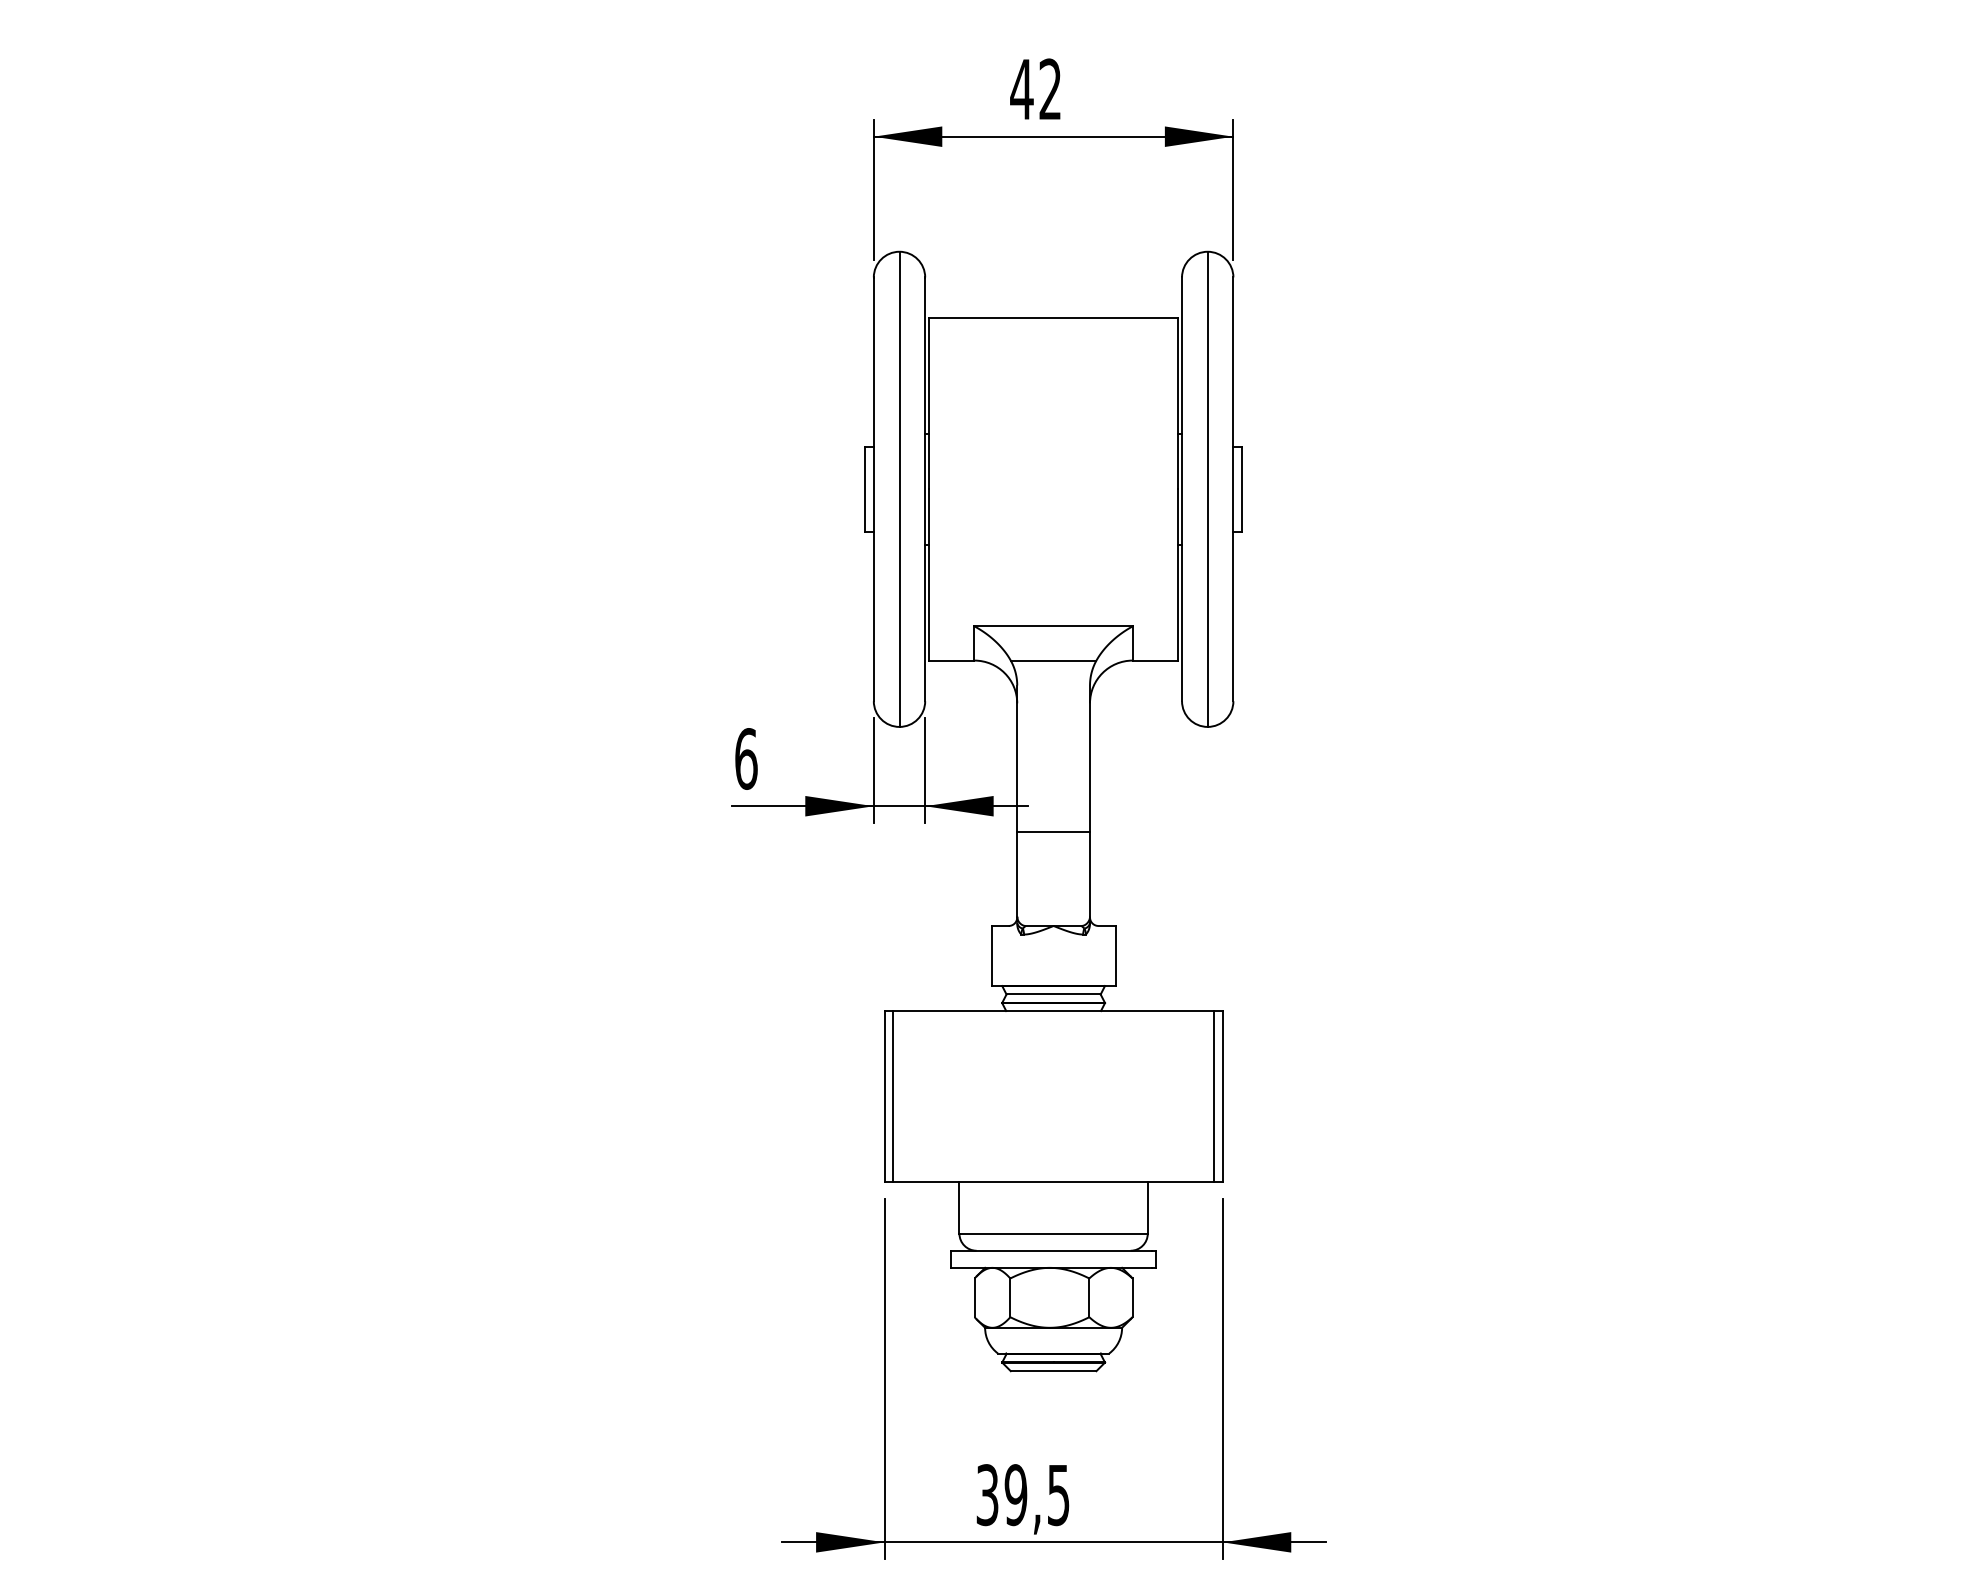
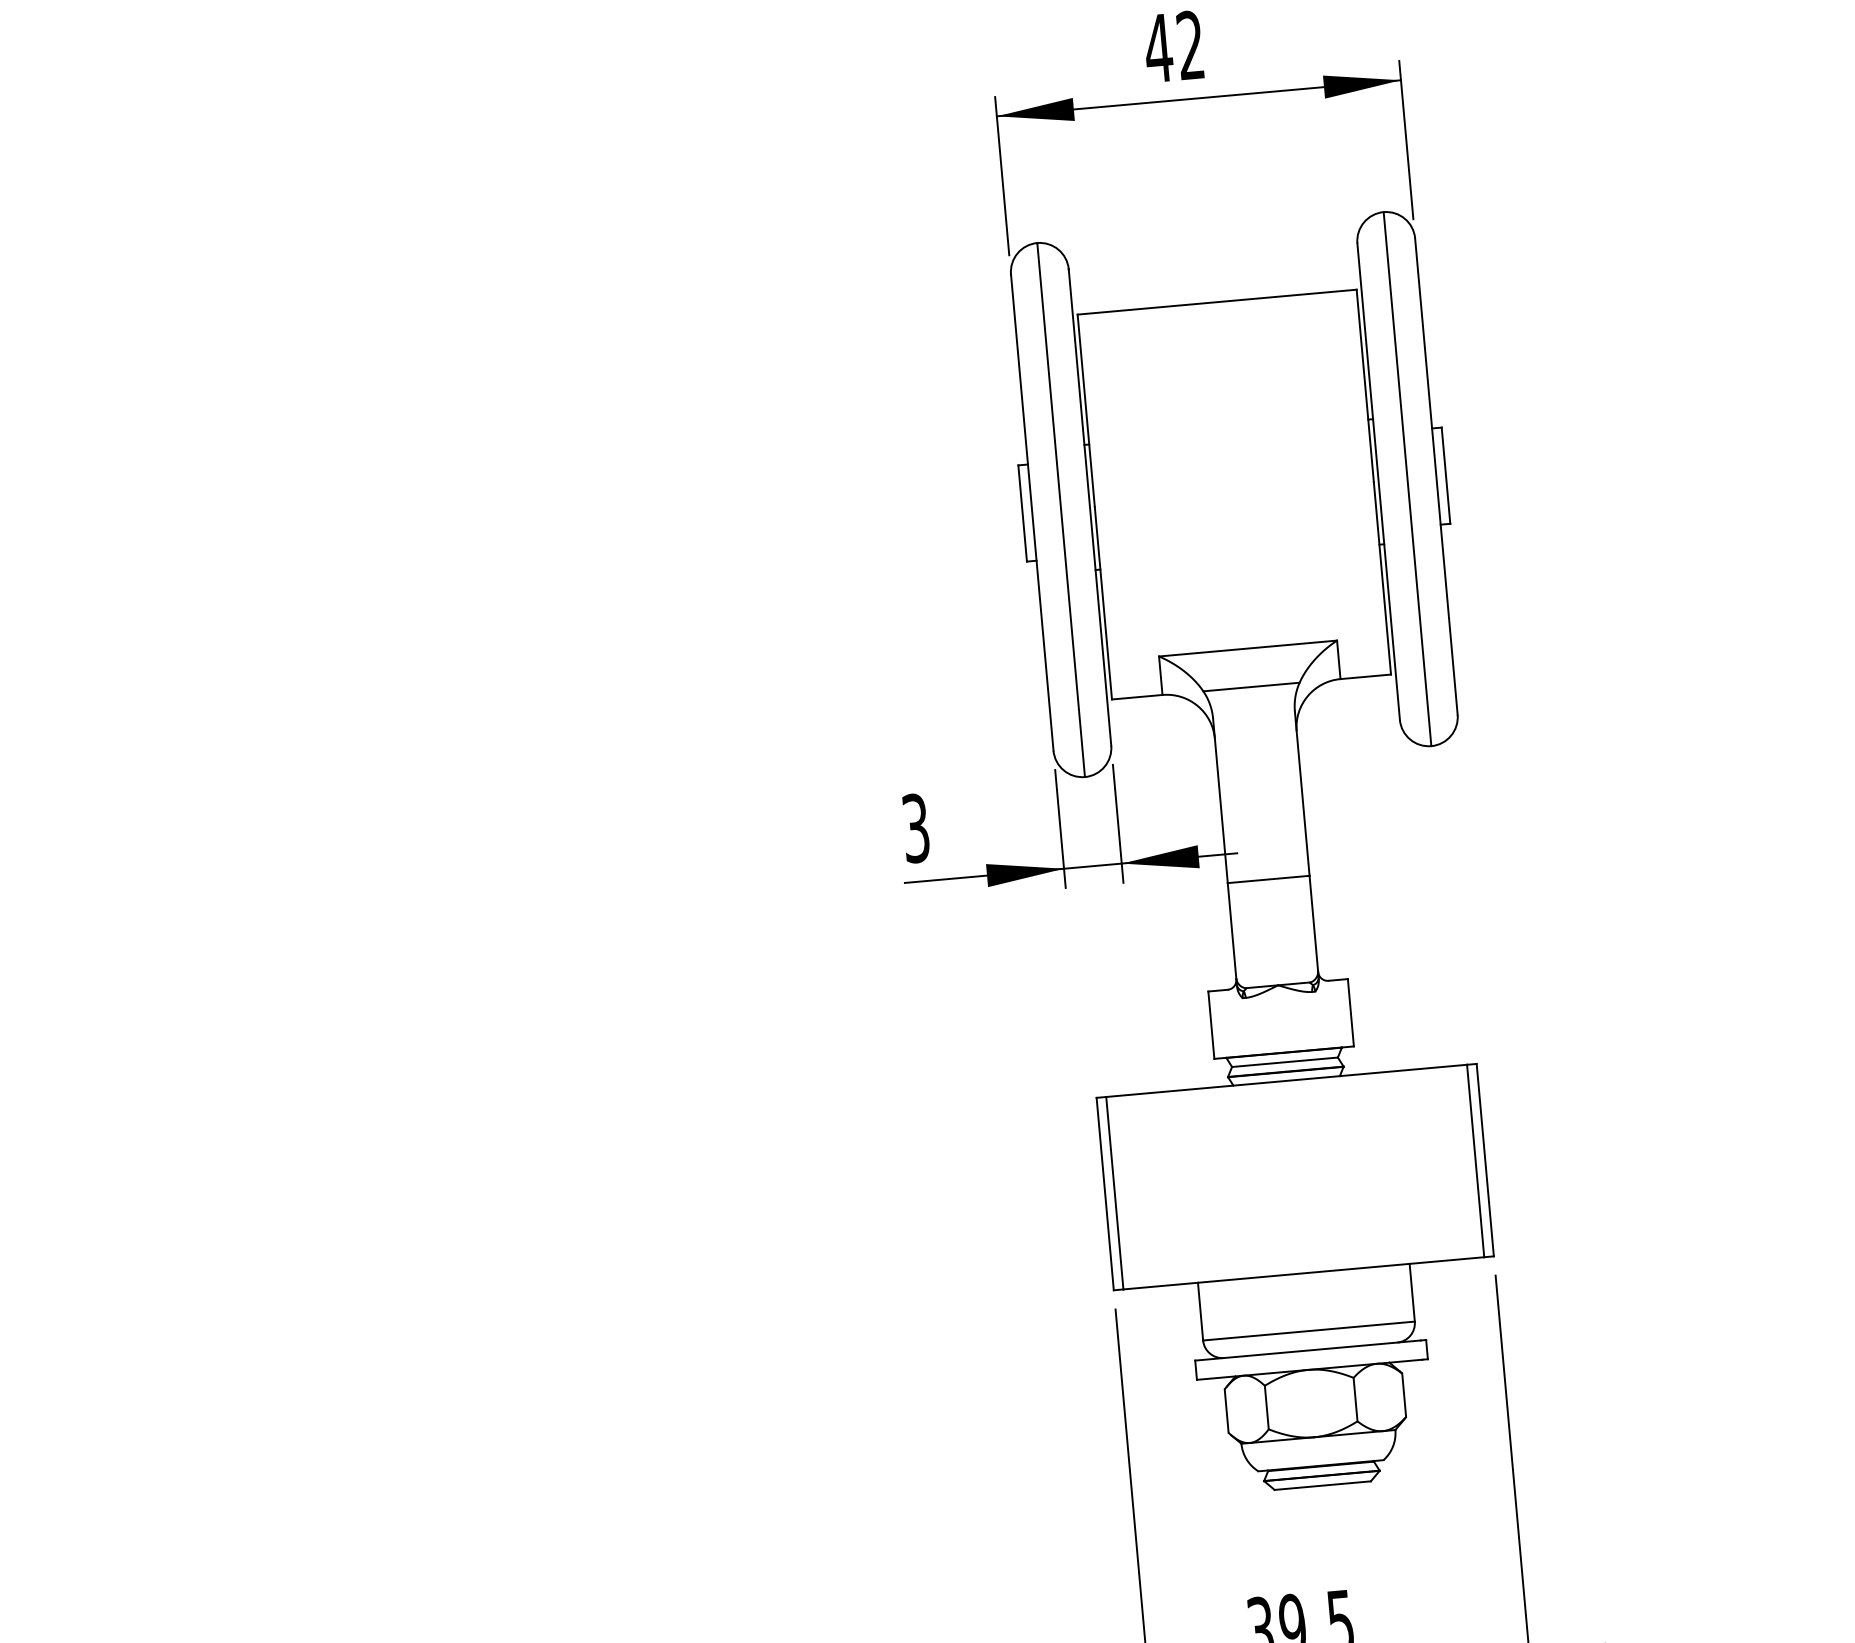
text: (746, 758) -> (916, 827), 6 -> 3

